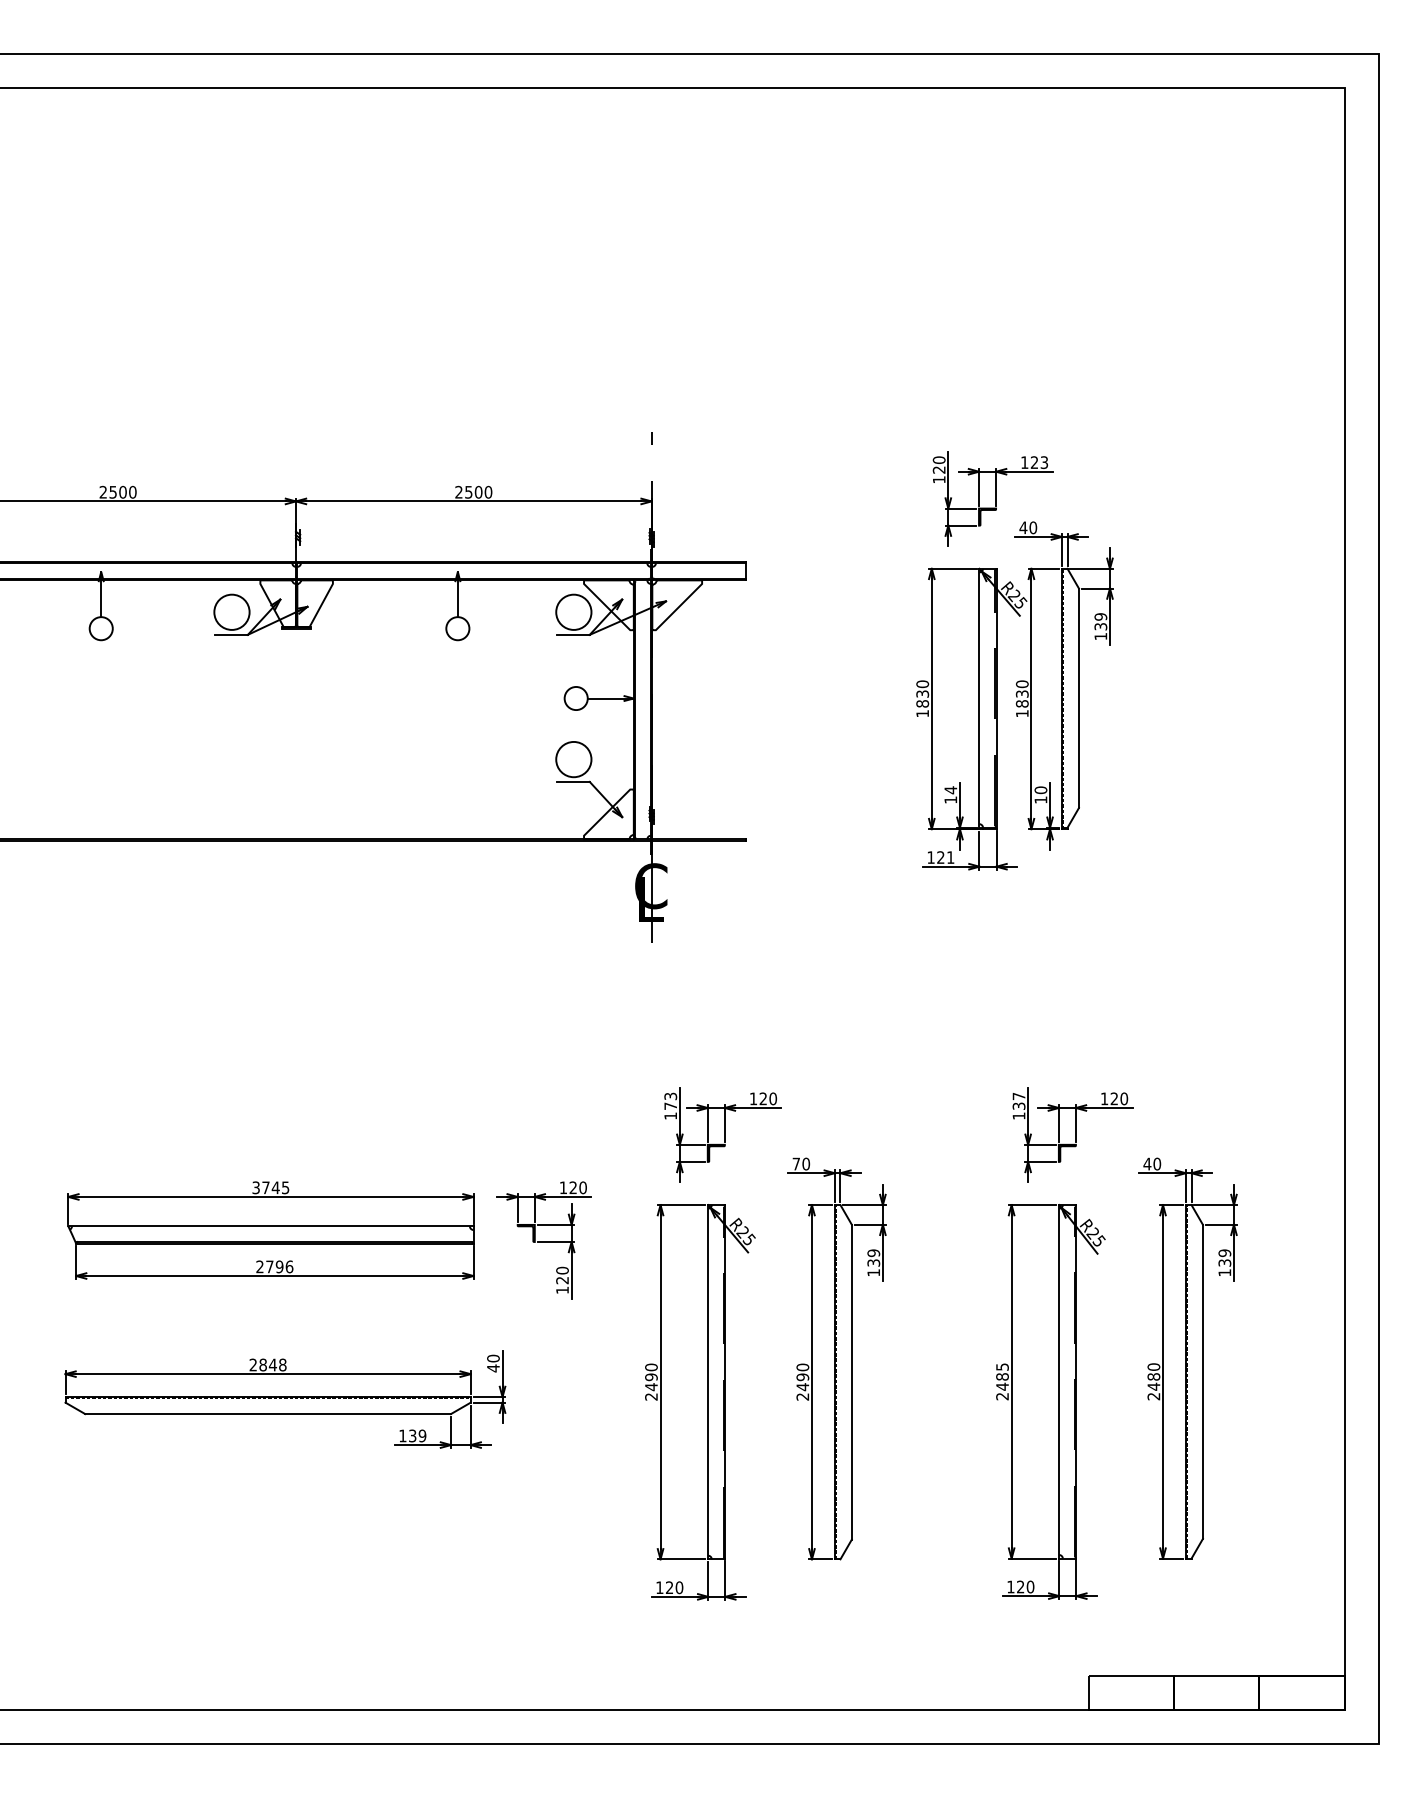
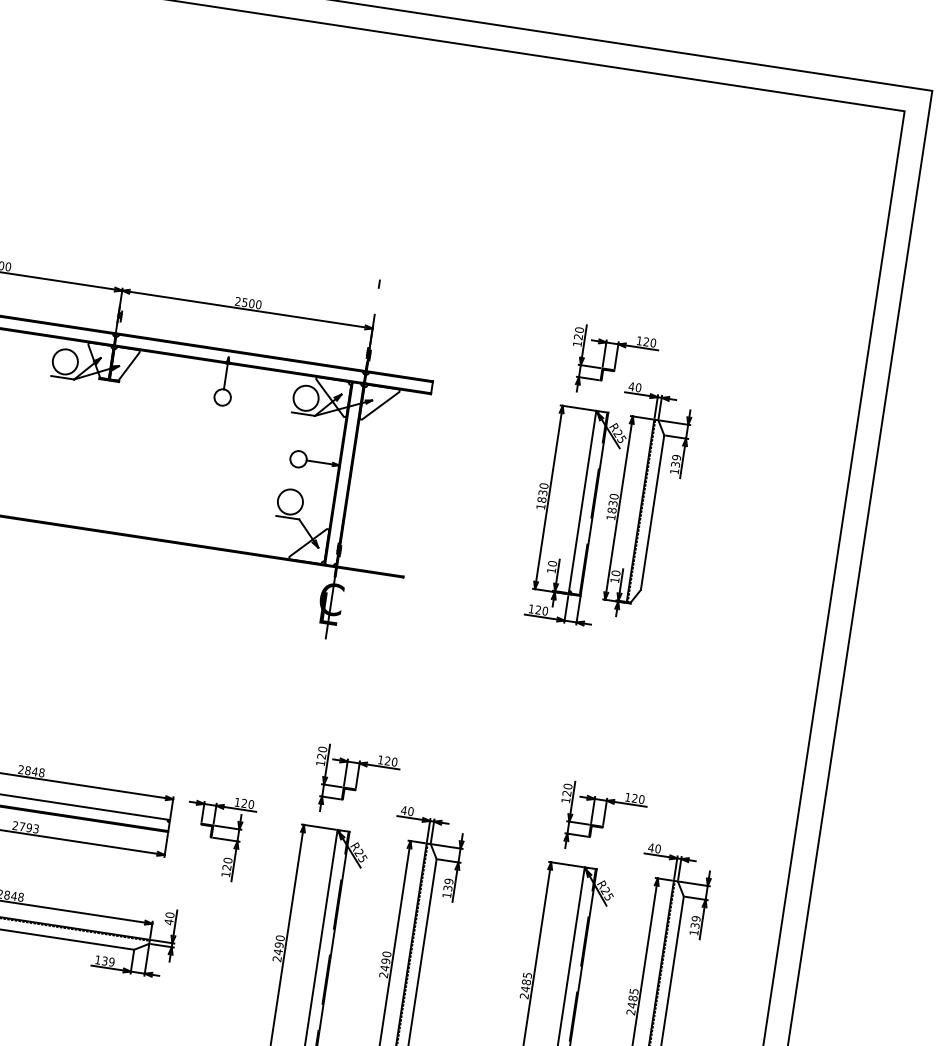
text: (1044, 462) -> (653, 342), 123 -> 120
text: (950, 790) -> (552, 563), 14 -> 10
text: (950, 857) -> (545, 611), 121 -> 120
text: (670, 1100) -> (322, 752), 173 -> 120
text: (1018, 1100) -> (567, 789), 137 -> 120
text: (796, 1163) -> (404, 810), 70 -> 40
text: (270, 1187) -> (31, 771), 3745 -> 2848
text: (289, 1266) -> (36, 828), 2796 -> 2793
text: (1153, 1366) -> (633, 991), 2480 -> 2485

